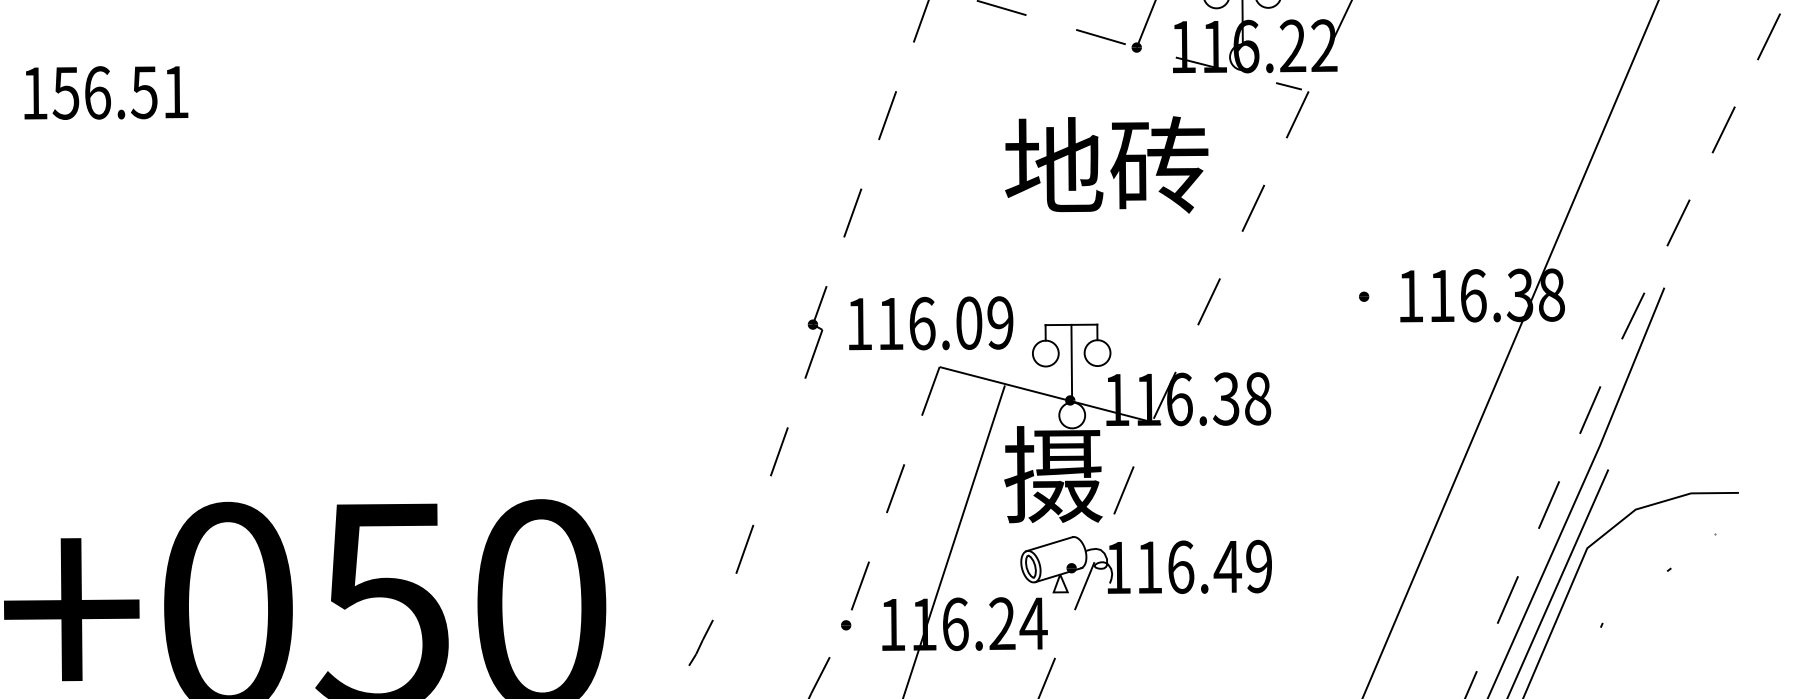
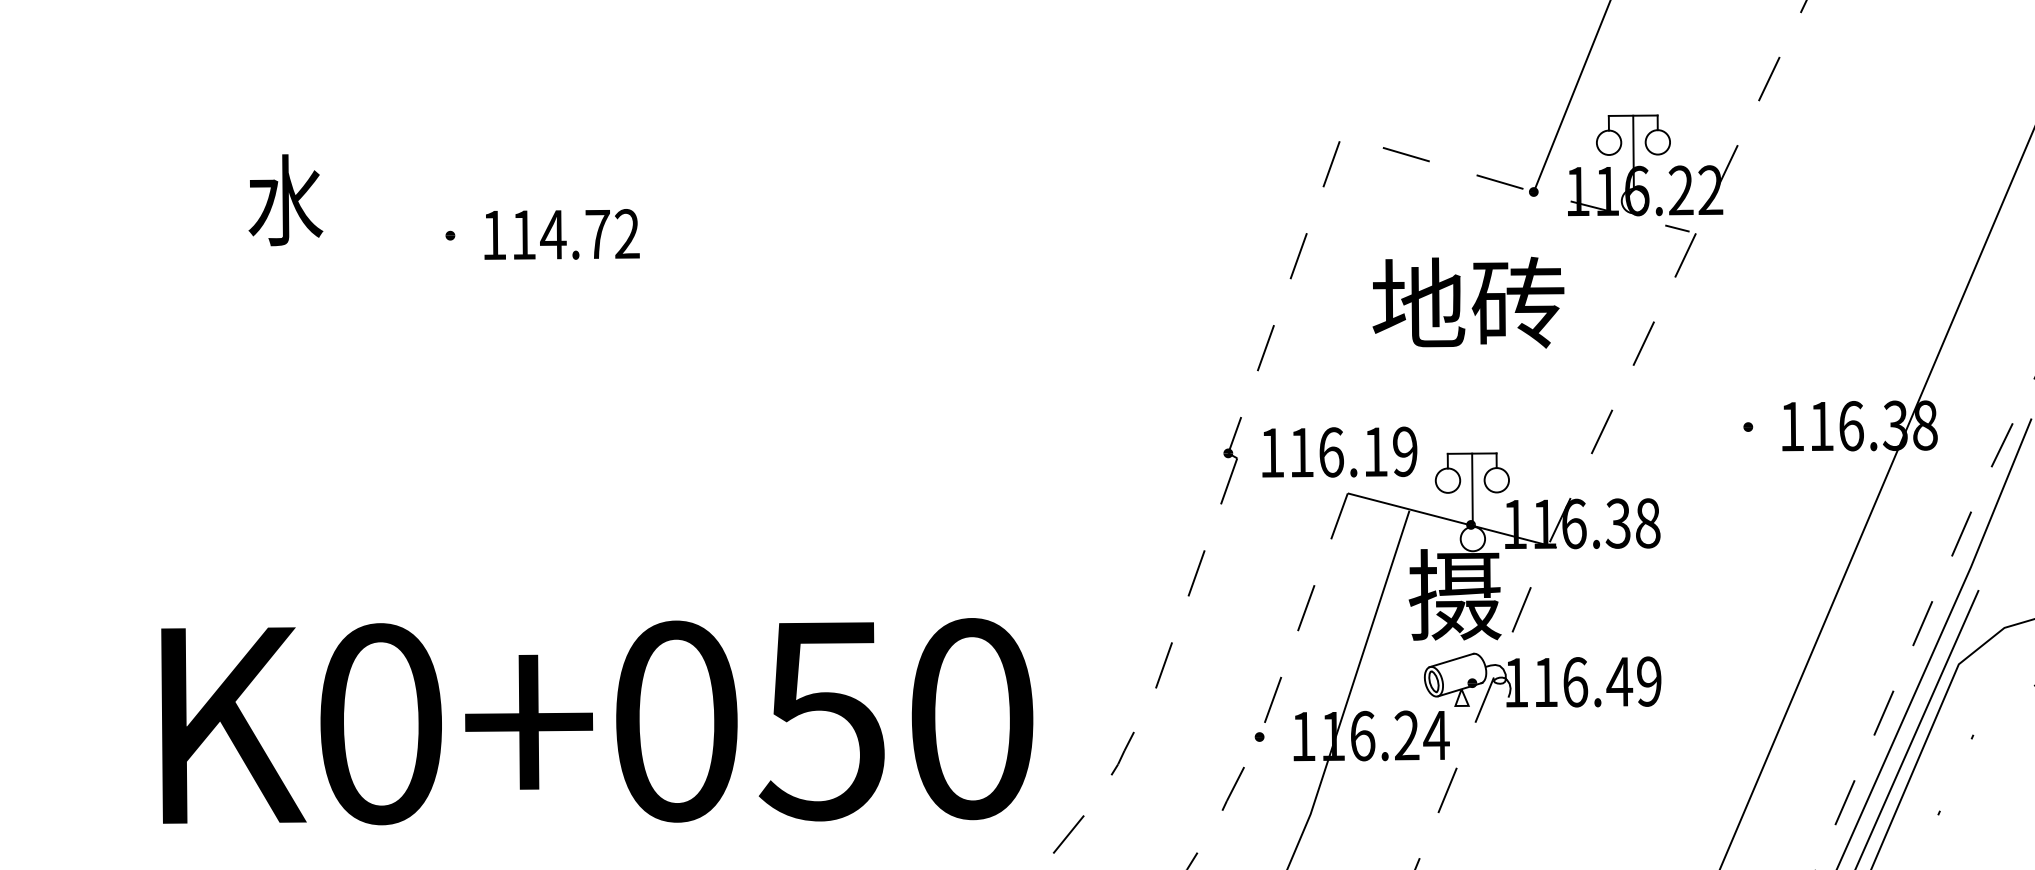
text: (120, 92) -> (575, 234), 156.51 -> 114.72
text: (1106, 164) -> (1468, 302), moved
text: (968, 322) -> (1375, 451), 116.09 -> 116.19

